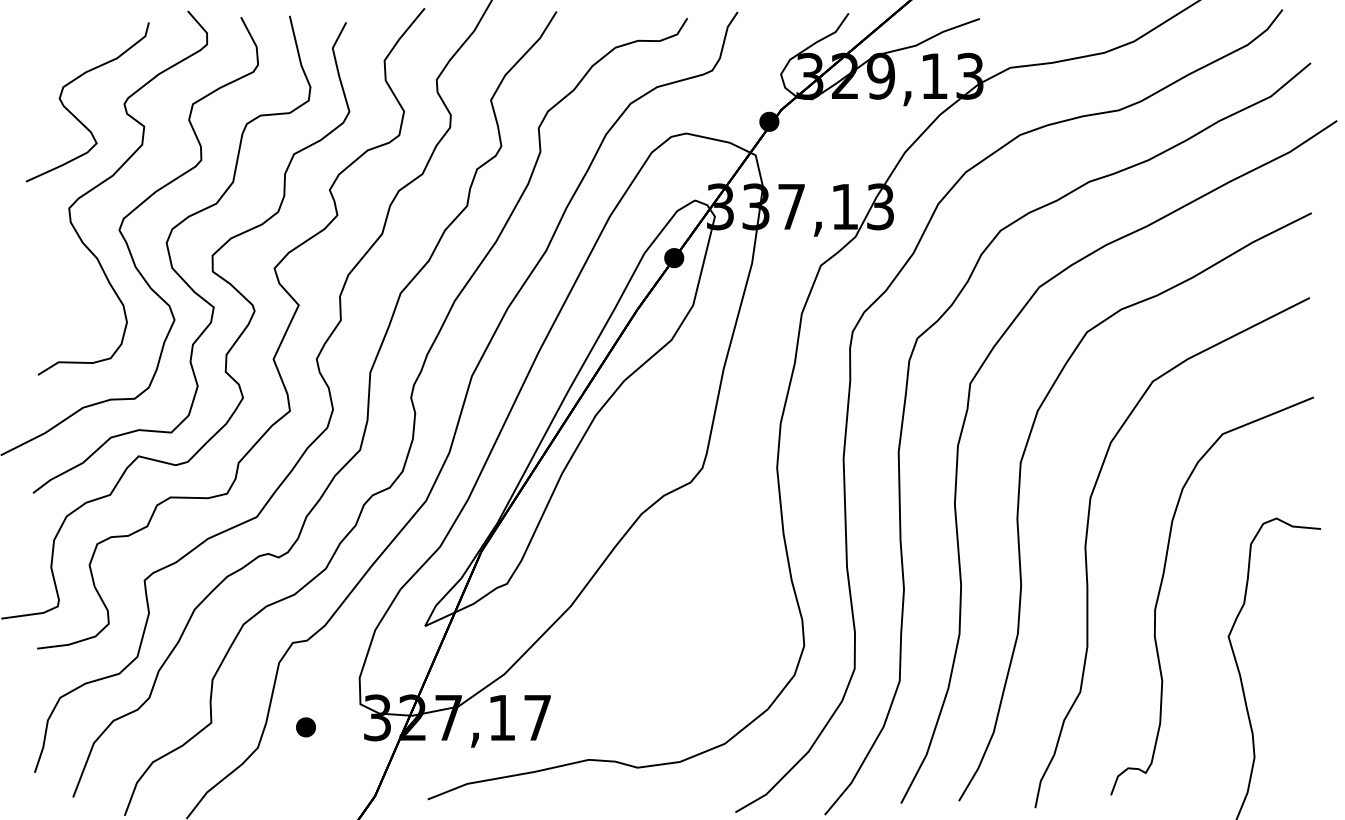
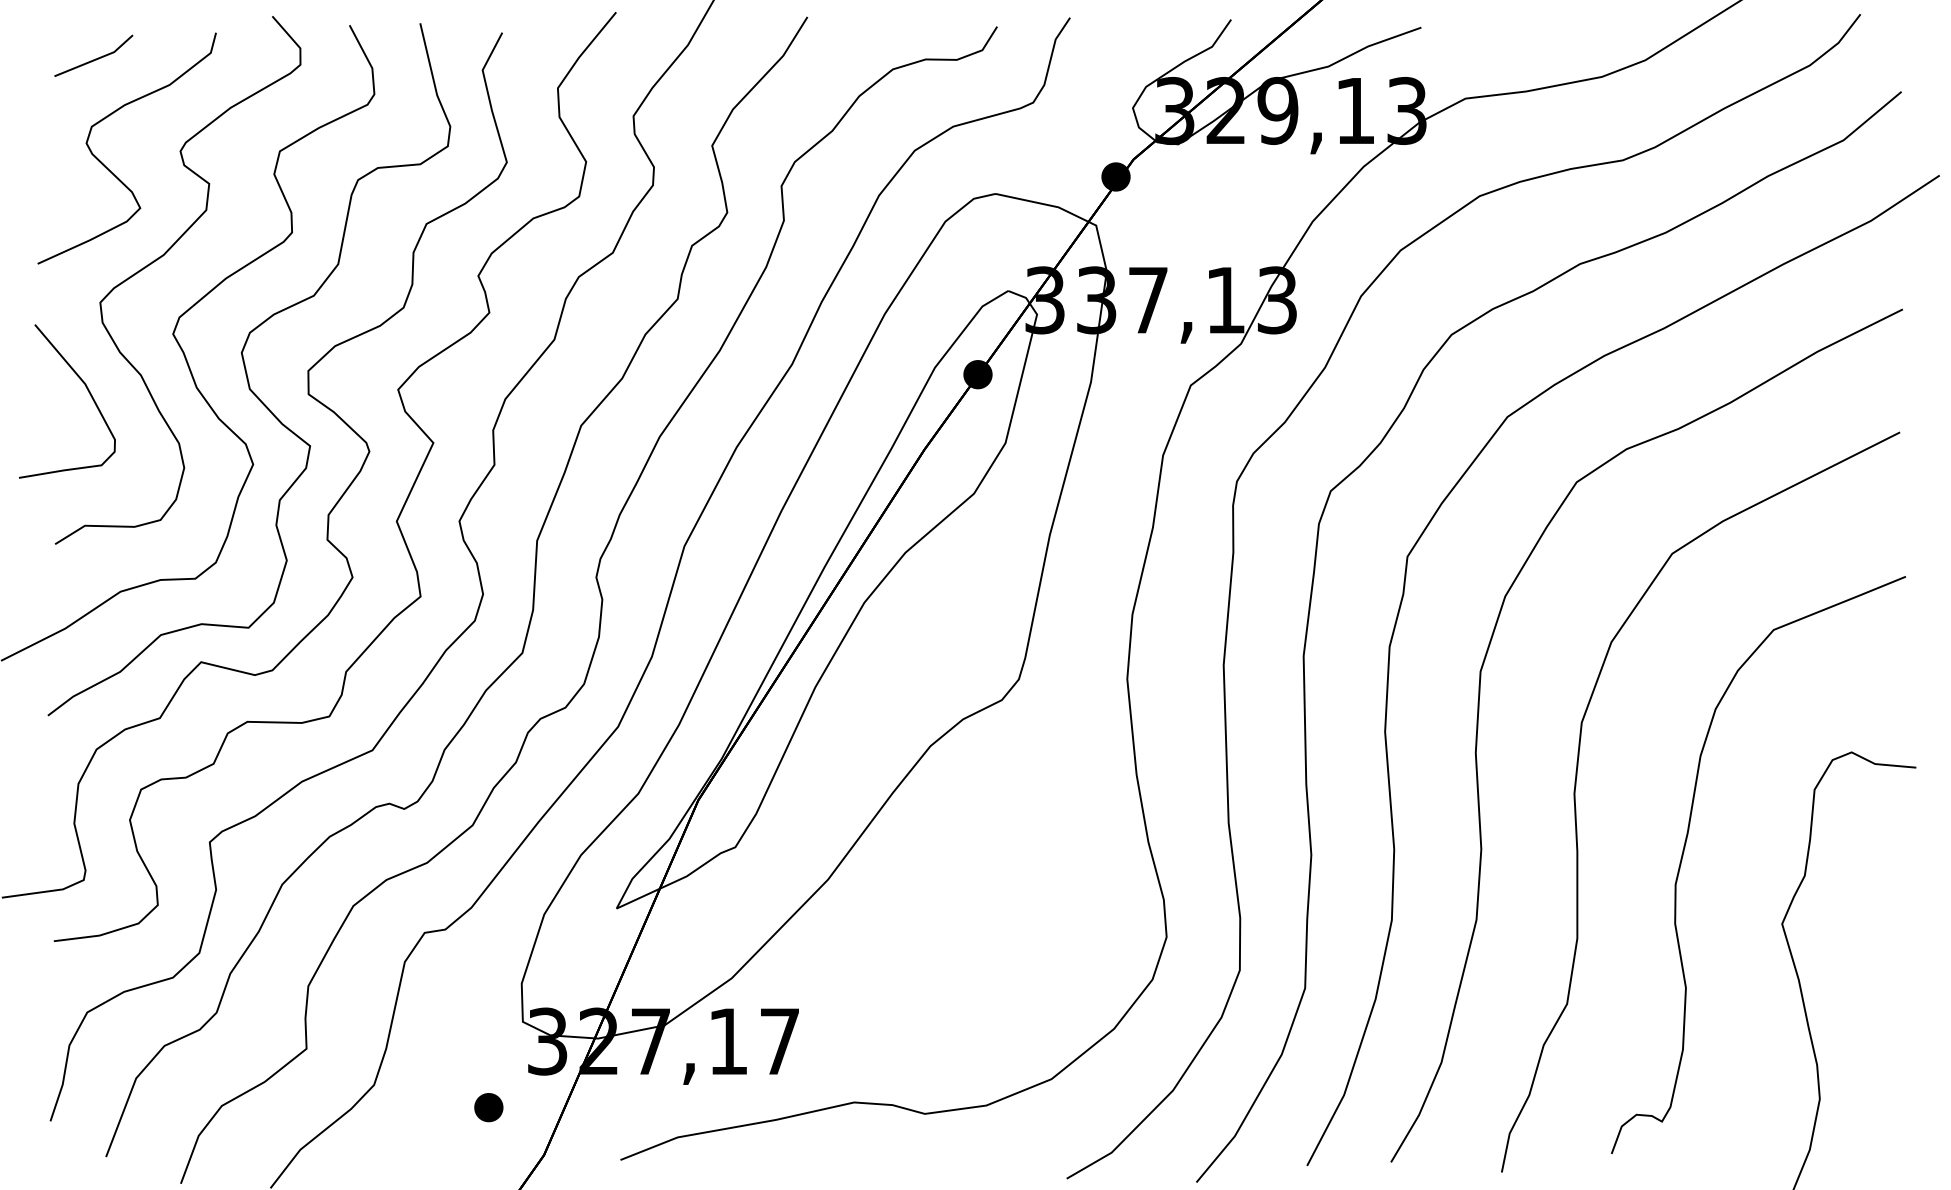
line: (64, 40) -> (93, 59), added
curve: (60, 270) -> (87, 392), added
part: (305, 727) -> (488, 1107), moved

